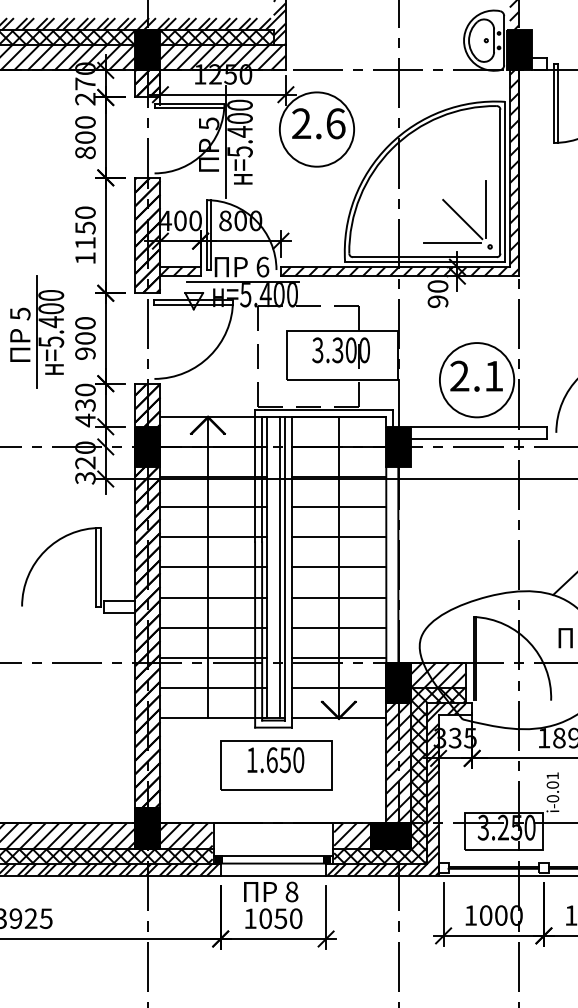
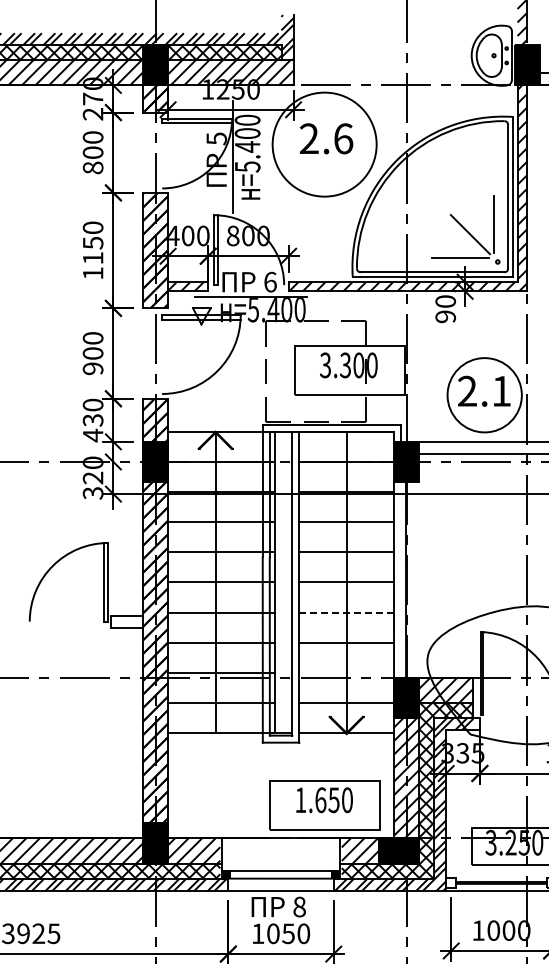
circle: (316, 129) -> (324, 144), size x1.4
part: (37, 331) -> (45, 346), removed
line: (279, 566) -> (287, 581), removed
line: (339, 597) -> (347, 612), solid -> dashed
line: (338, 657) -> (346, 672), removed
part: (276, 765) -> (325, 805), moved

